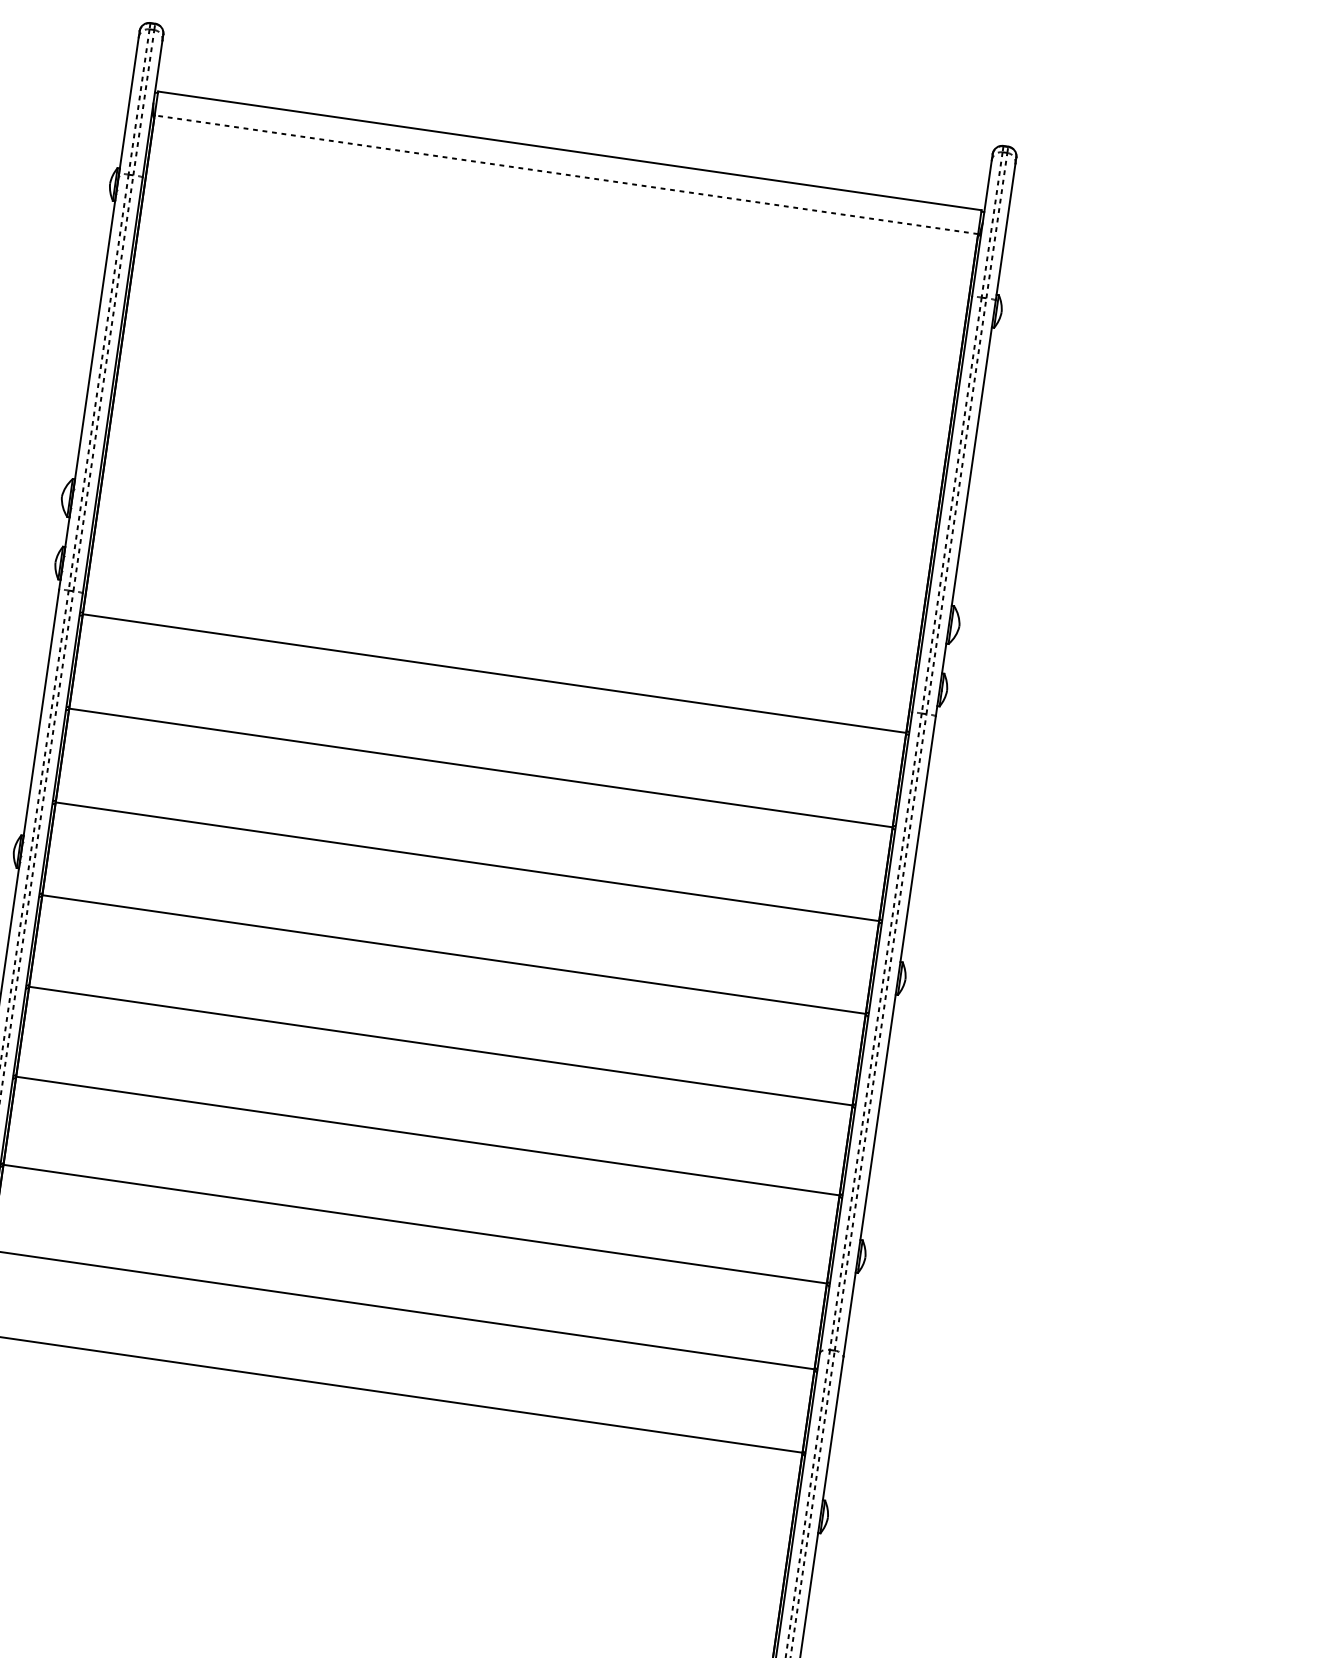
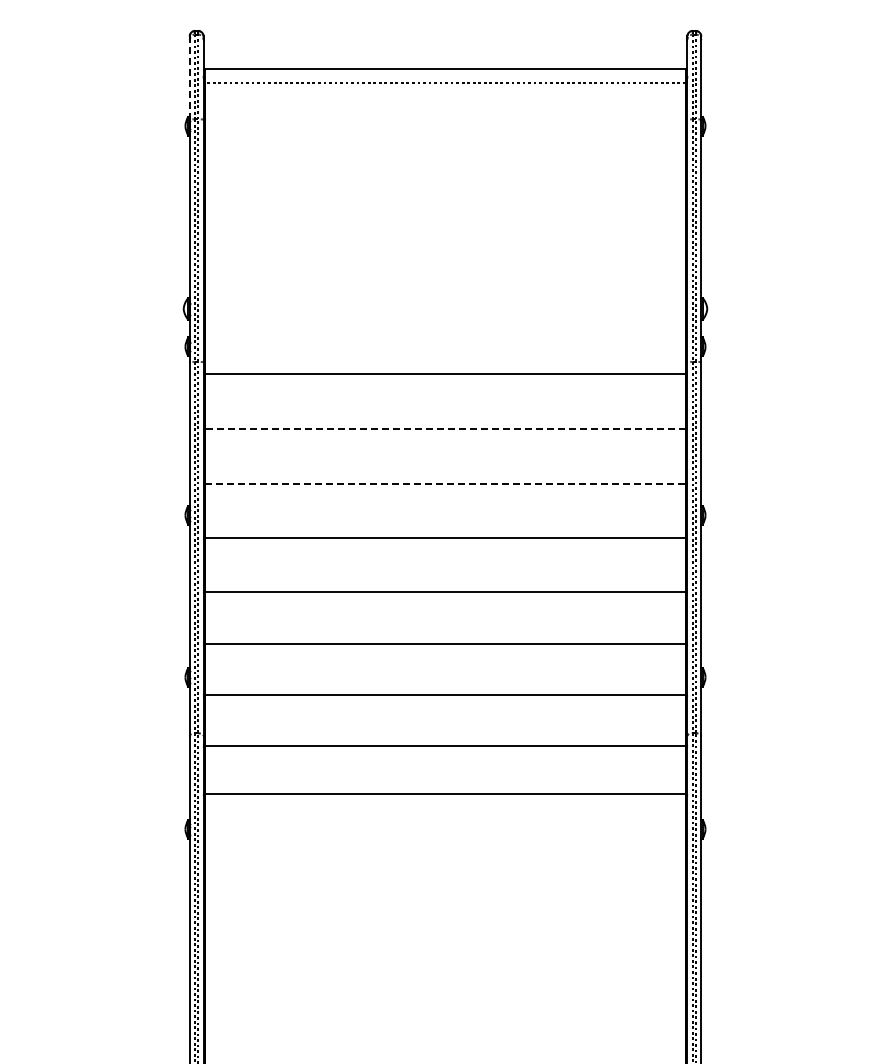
line: (128, 104) -> (189, 79), solid -> dashed
line: (480, 768) -> (445, 429), solid -> dashed
line: (469, 862) -> (446, 484), solid -> dashed

